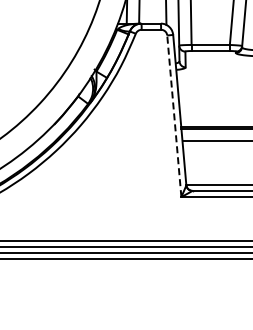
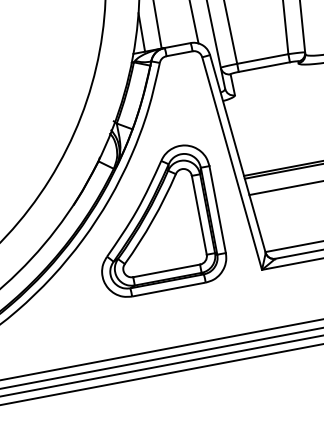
line: (174, 115) -> (232, 162), dashed -> solid
part: (111, 147) -> (156, 221), added

